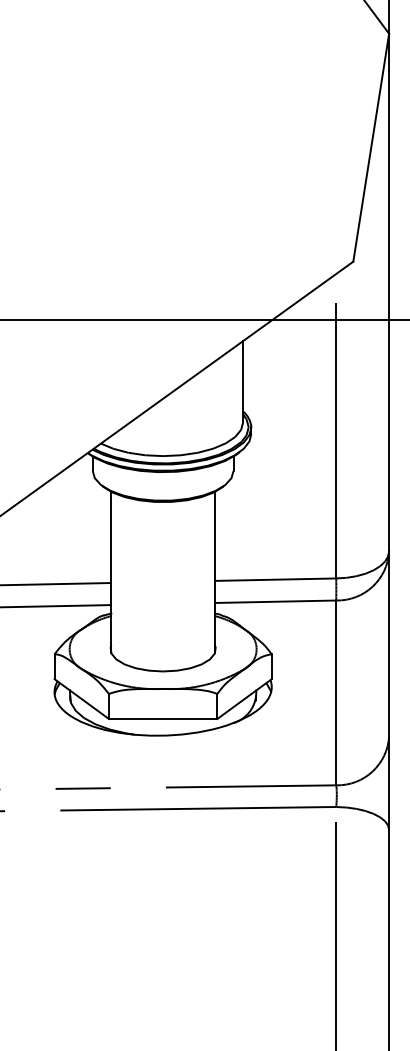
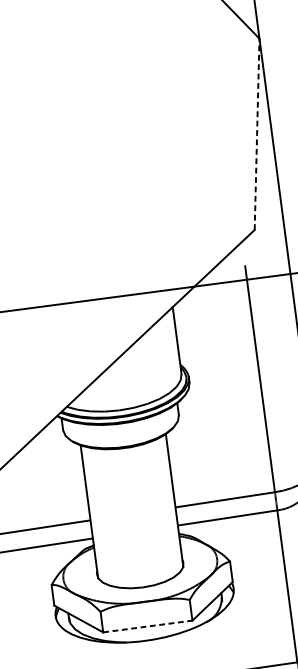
line: (371, 147) -> (257, 134), solid -> dashed
line: (163, 718) -> (148, 626), solid -> dashed

